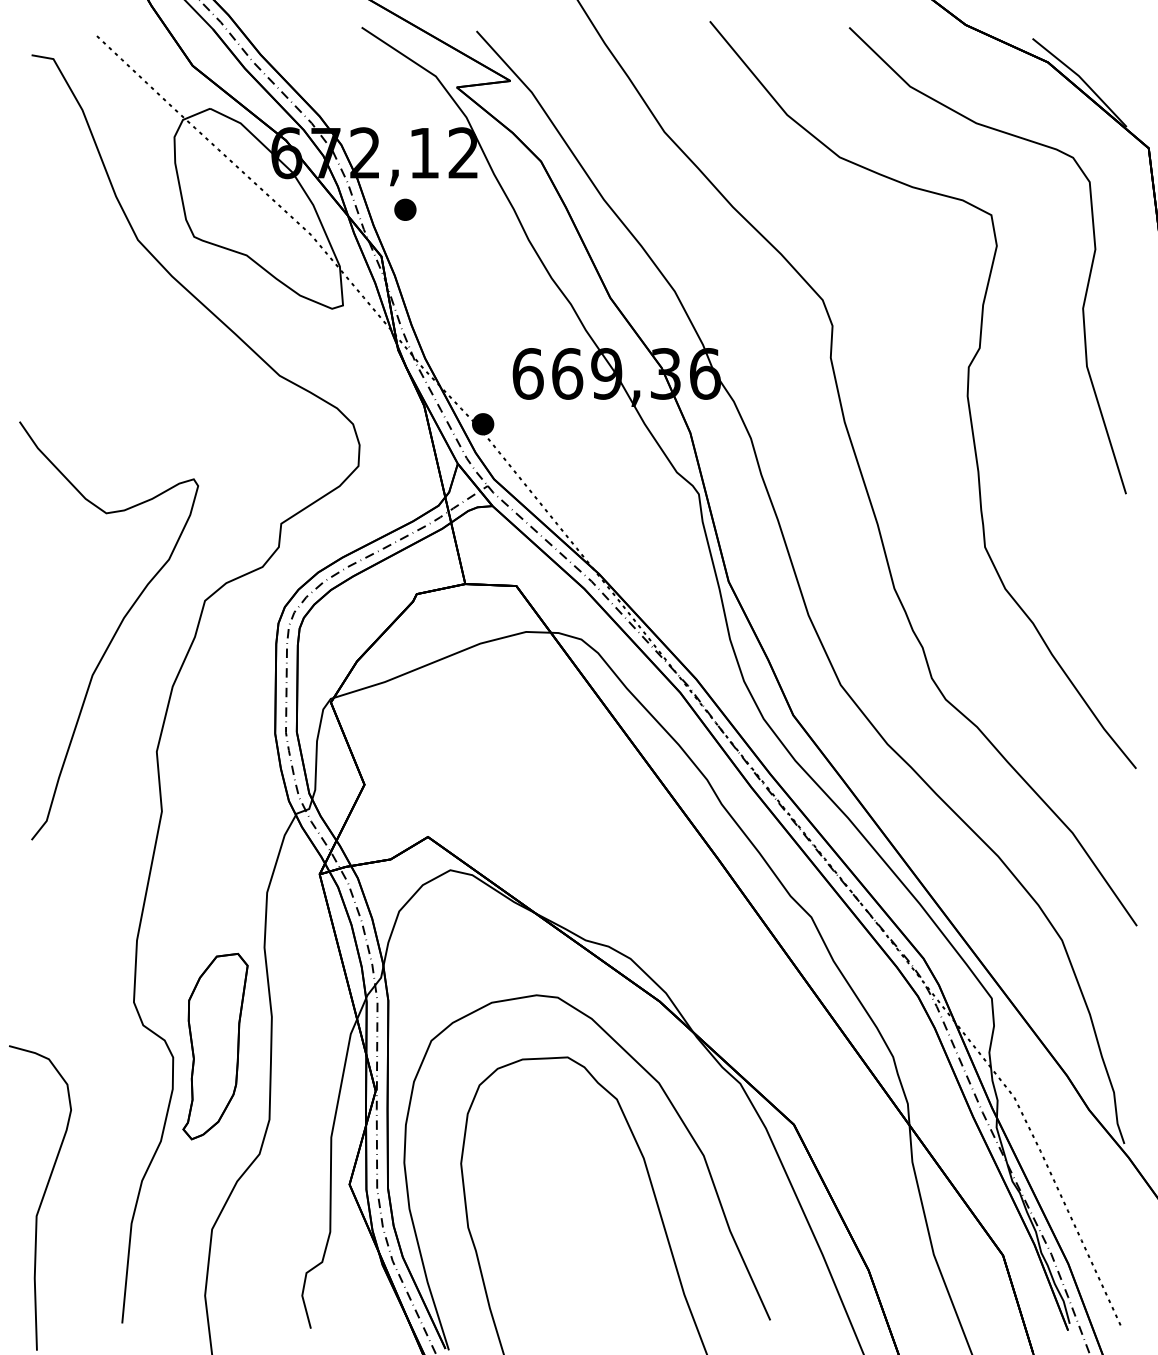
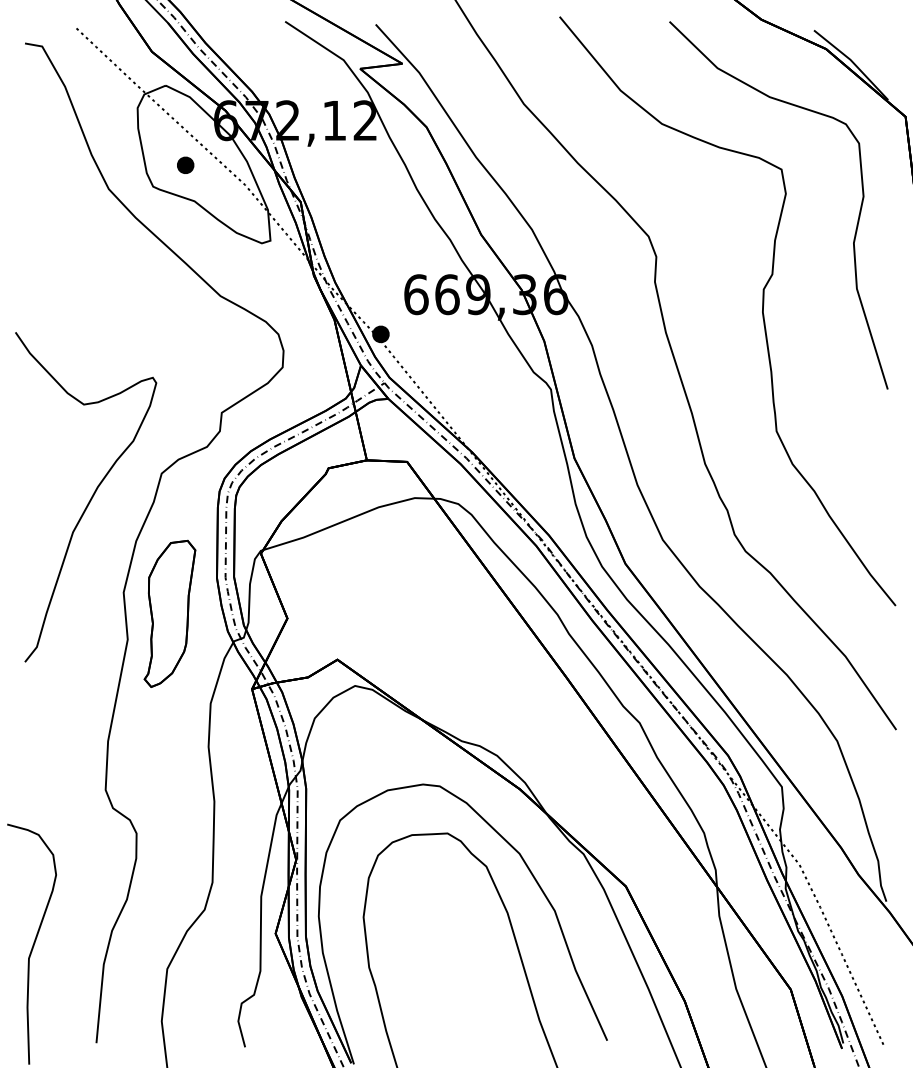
part: (405, 208) -> (185, 164), moved
part: (214, 1046) -> (169, 613), moved

